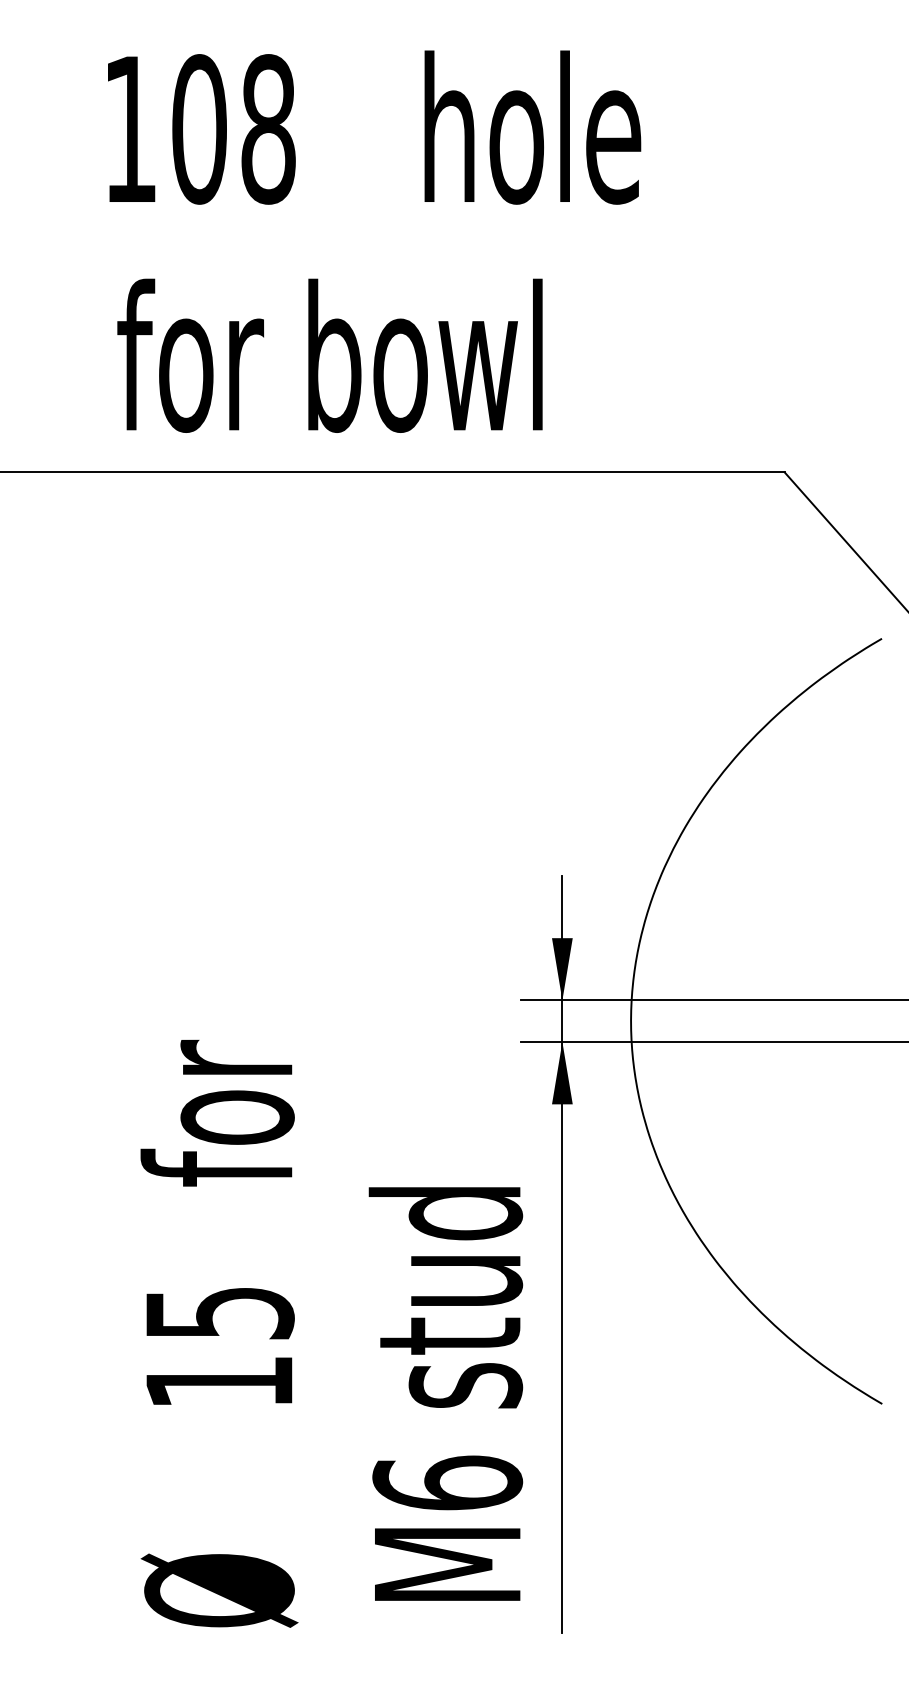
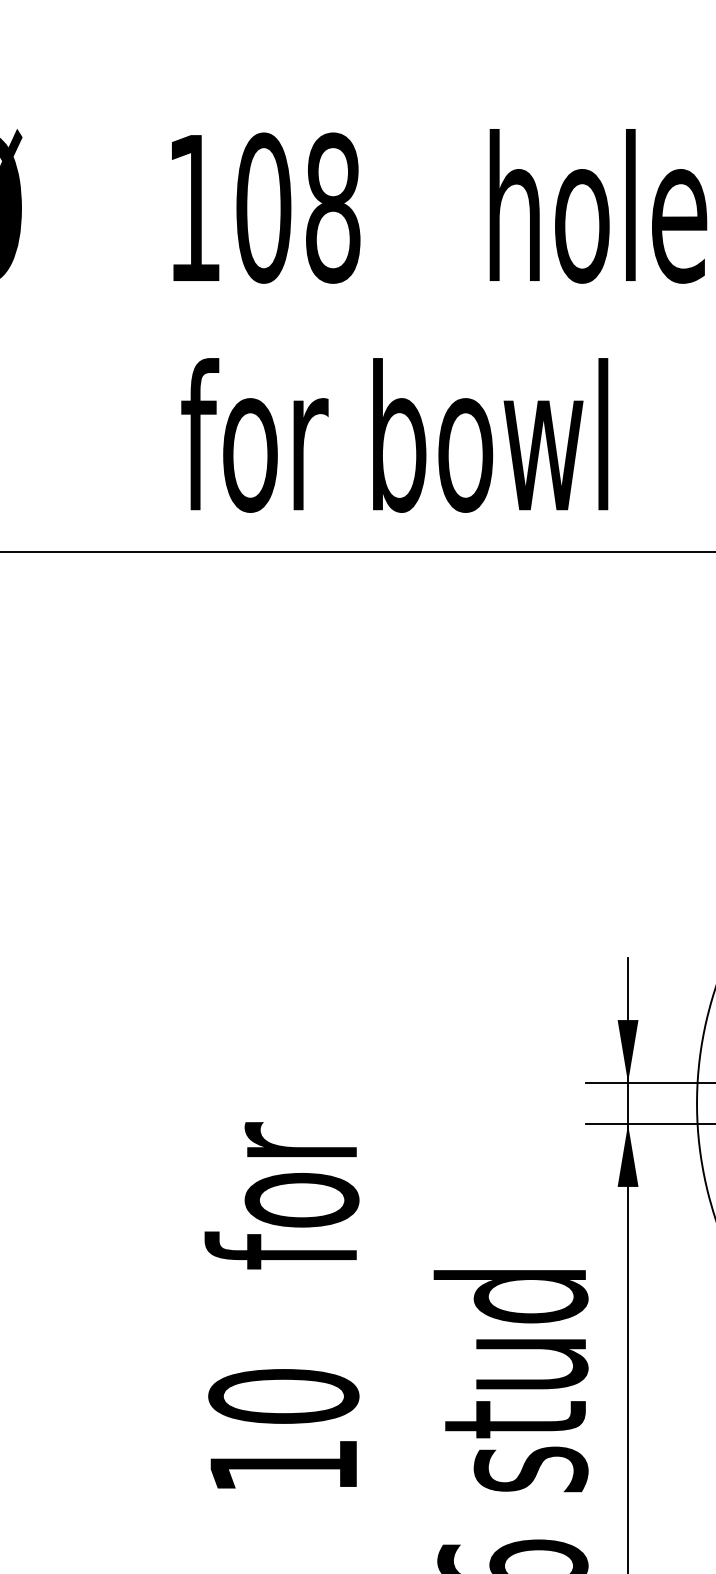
text: (219, 1312) -> (283, 1395), 15 -> 10

